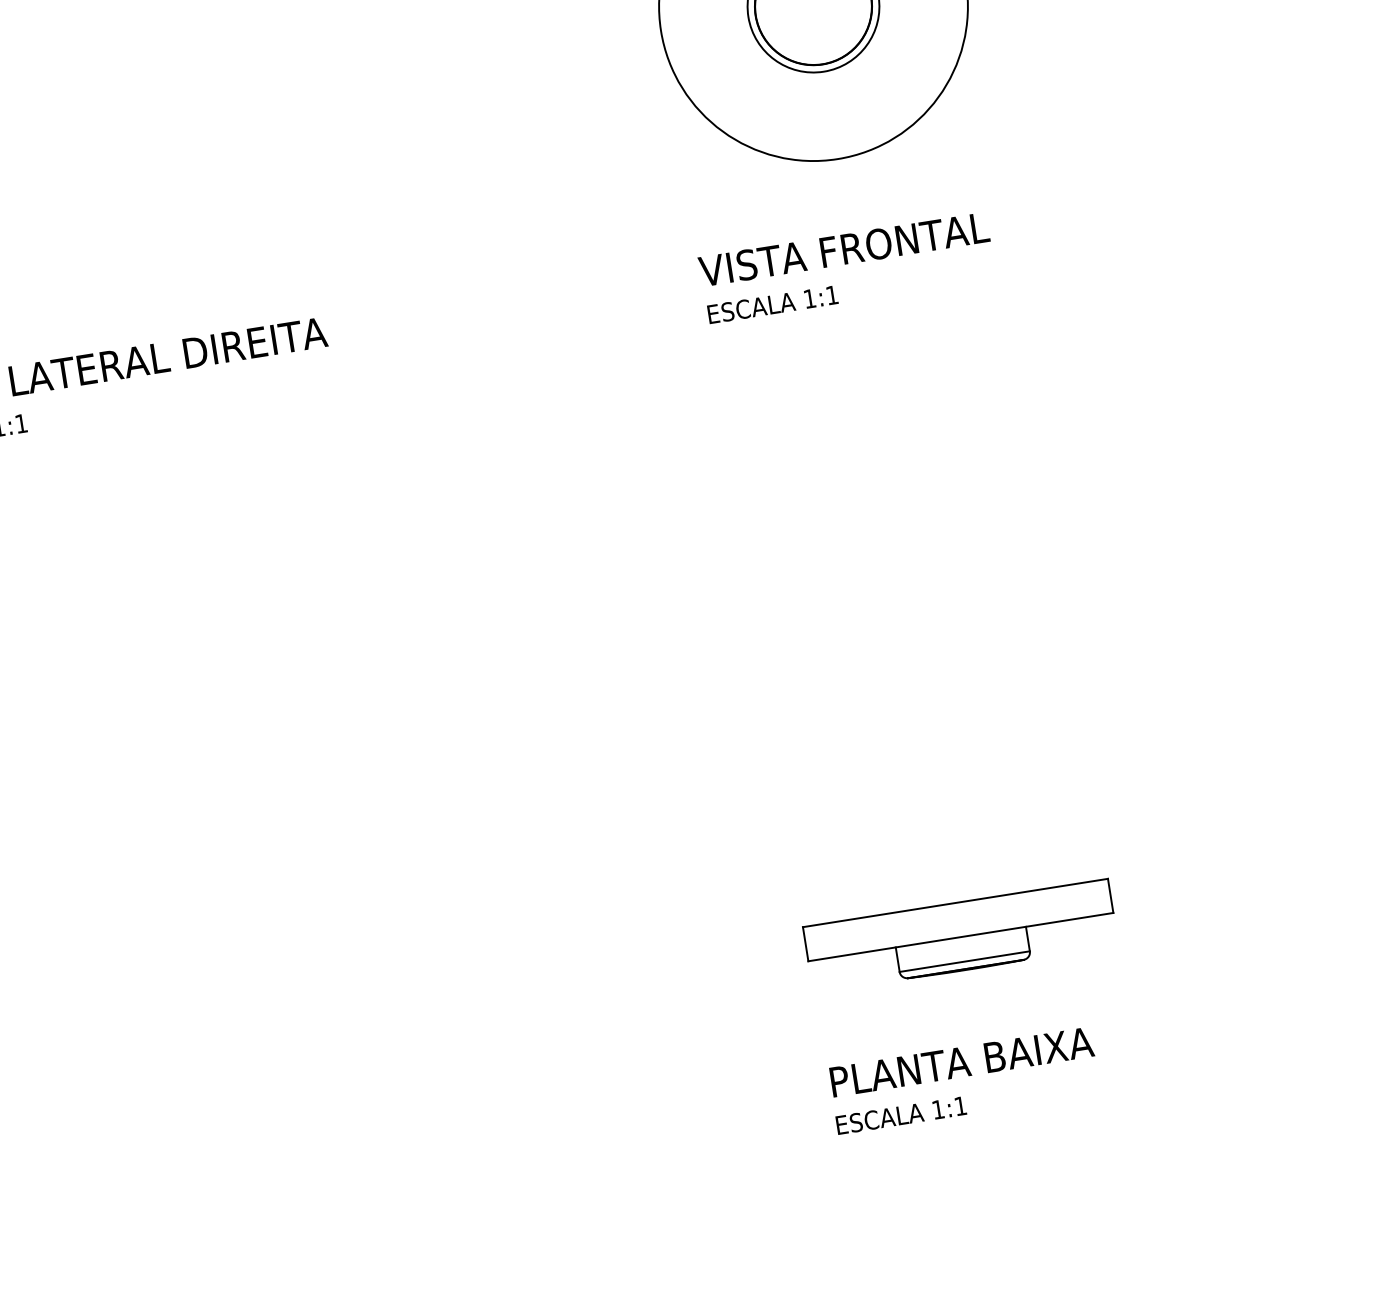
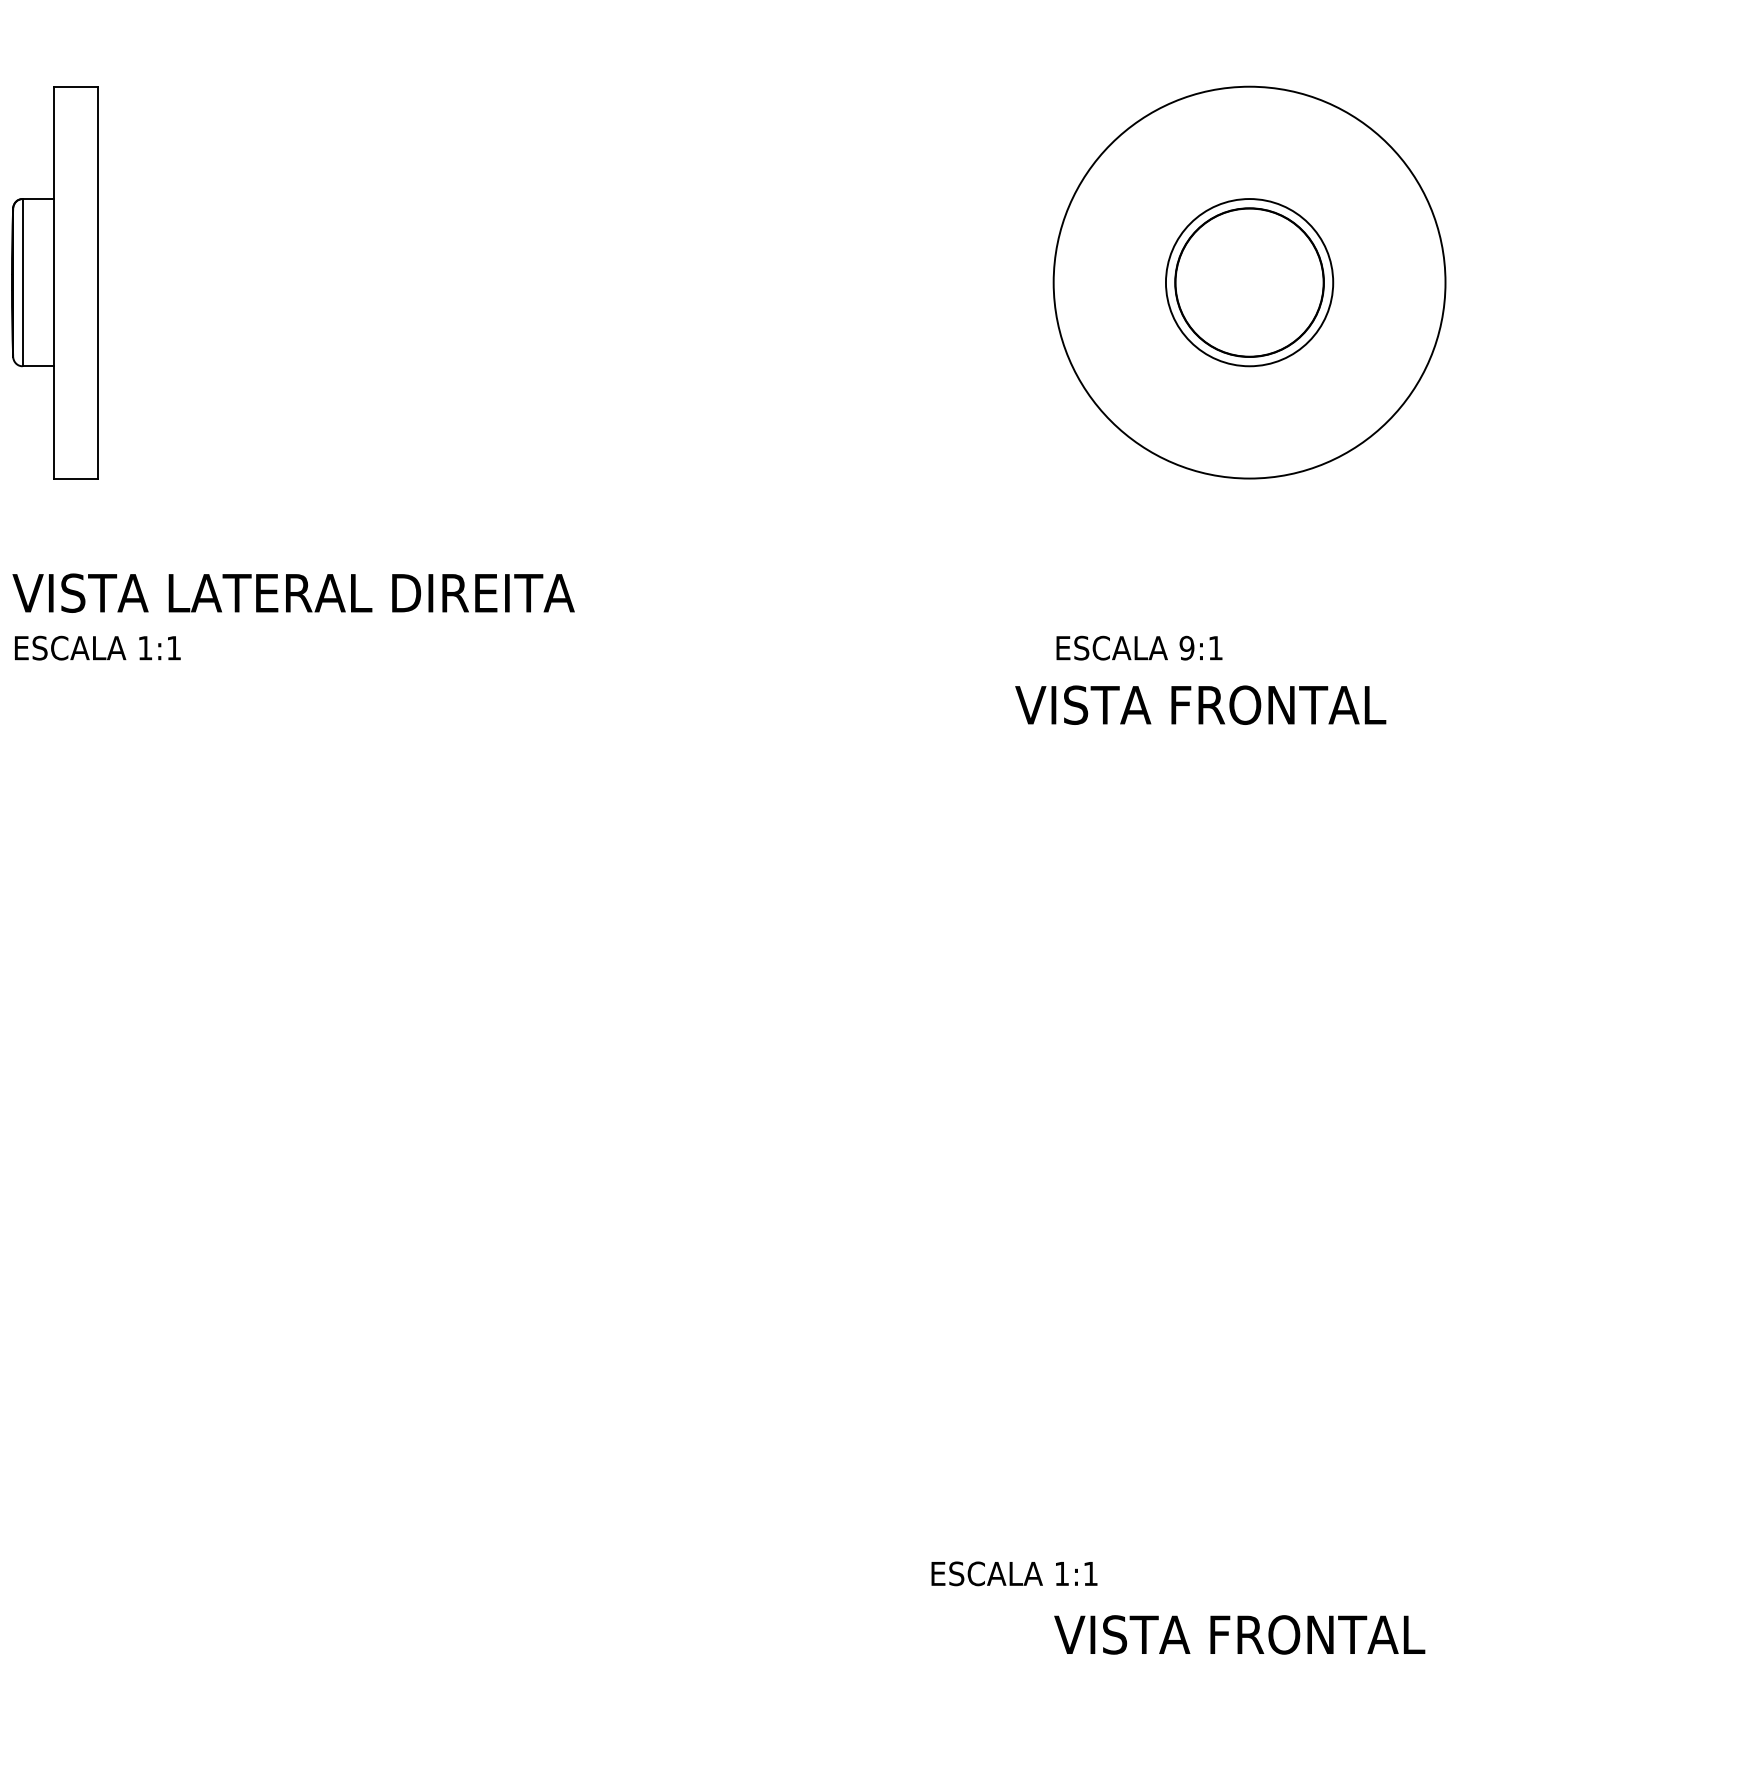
text: (843, 249) -> (1200, 704), moved
text: (809, 298) -> (1186, 647), 1:1 -> 9:1
part: (960, 936) -> (1249, 1477), removed
text: (972, 1060) -> (1239, 1634), PLANTA BAIXA -> VISTA FRONTAL
text: (901, 1115) -> (1014, 1573), moved

